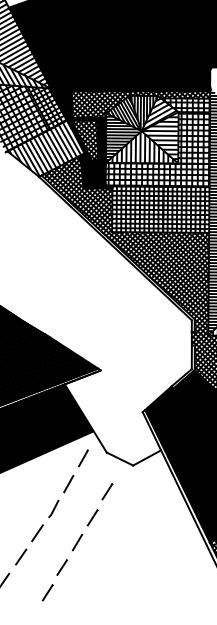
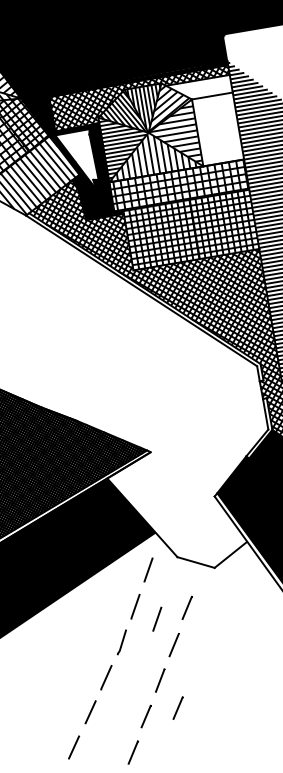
hatch: (187, 130) -> (207, 121), removed
hatch: (84, 142) -> (77, 160), removed
line: (83, 496) -> (157, 619), added
line: (86, 565) -> (177, 708), added

